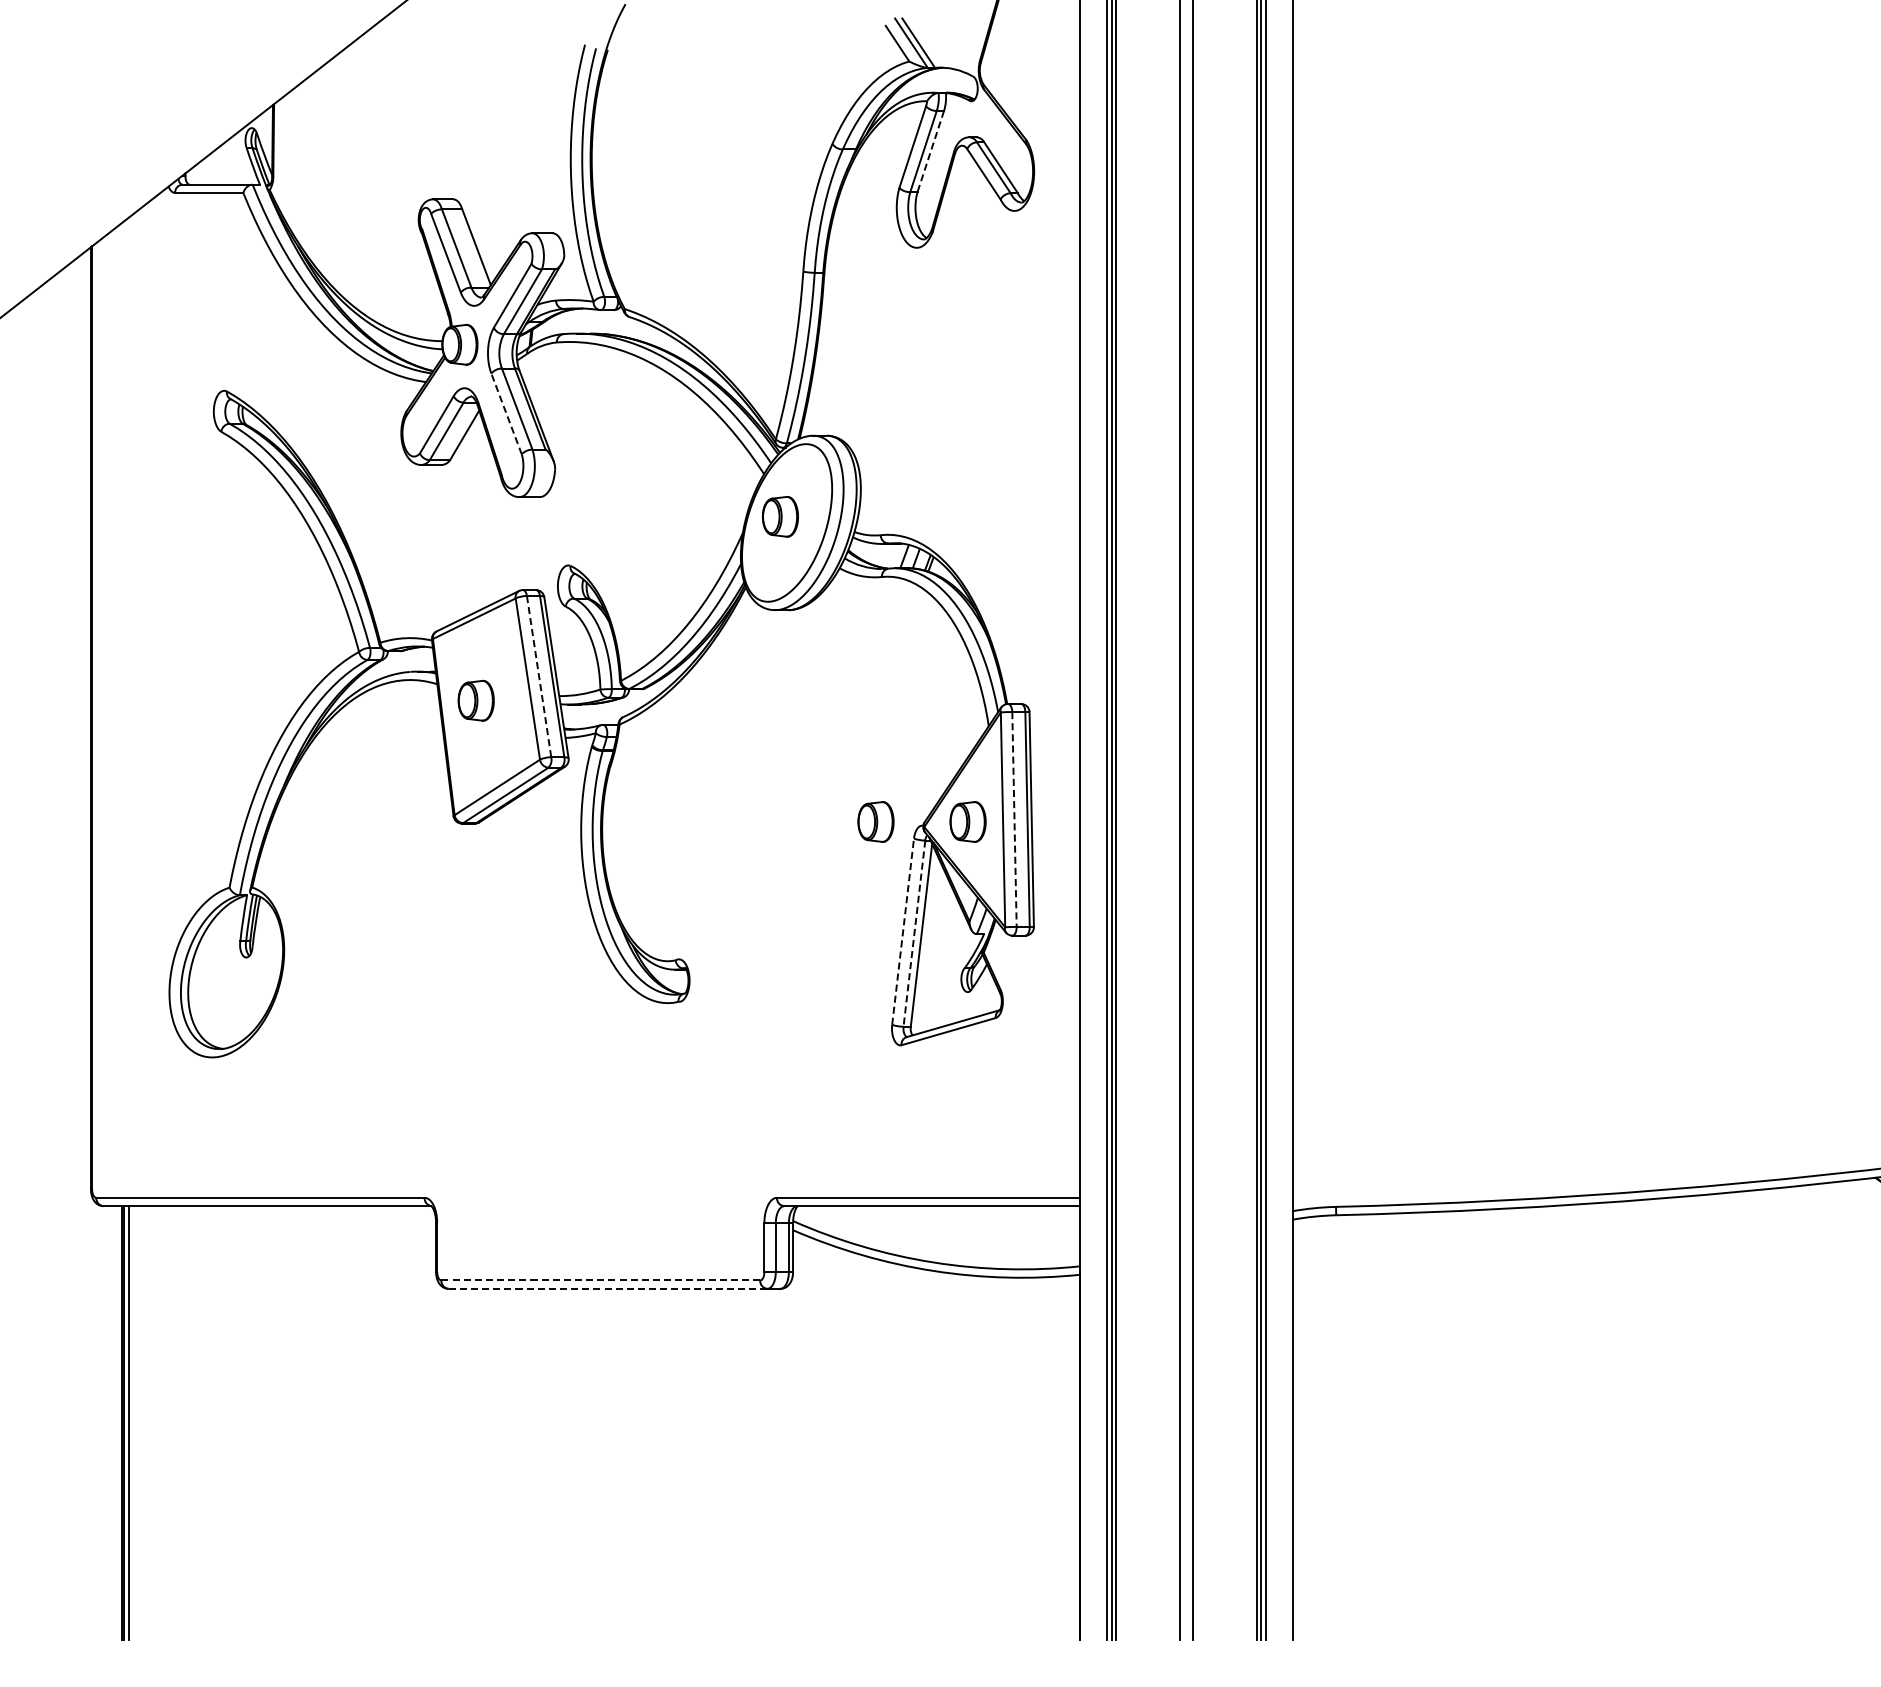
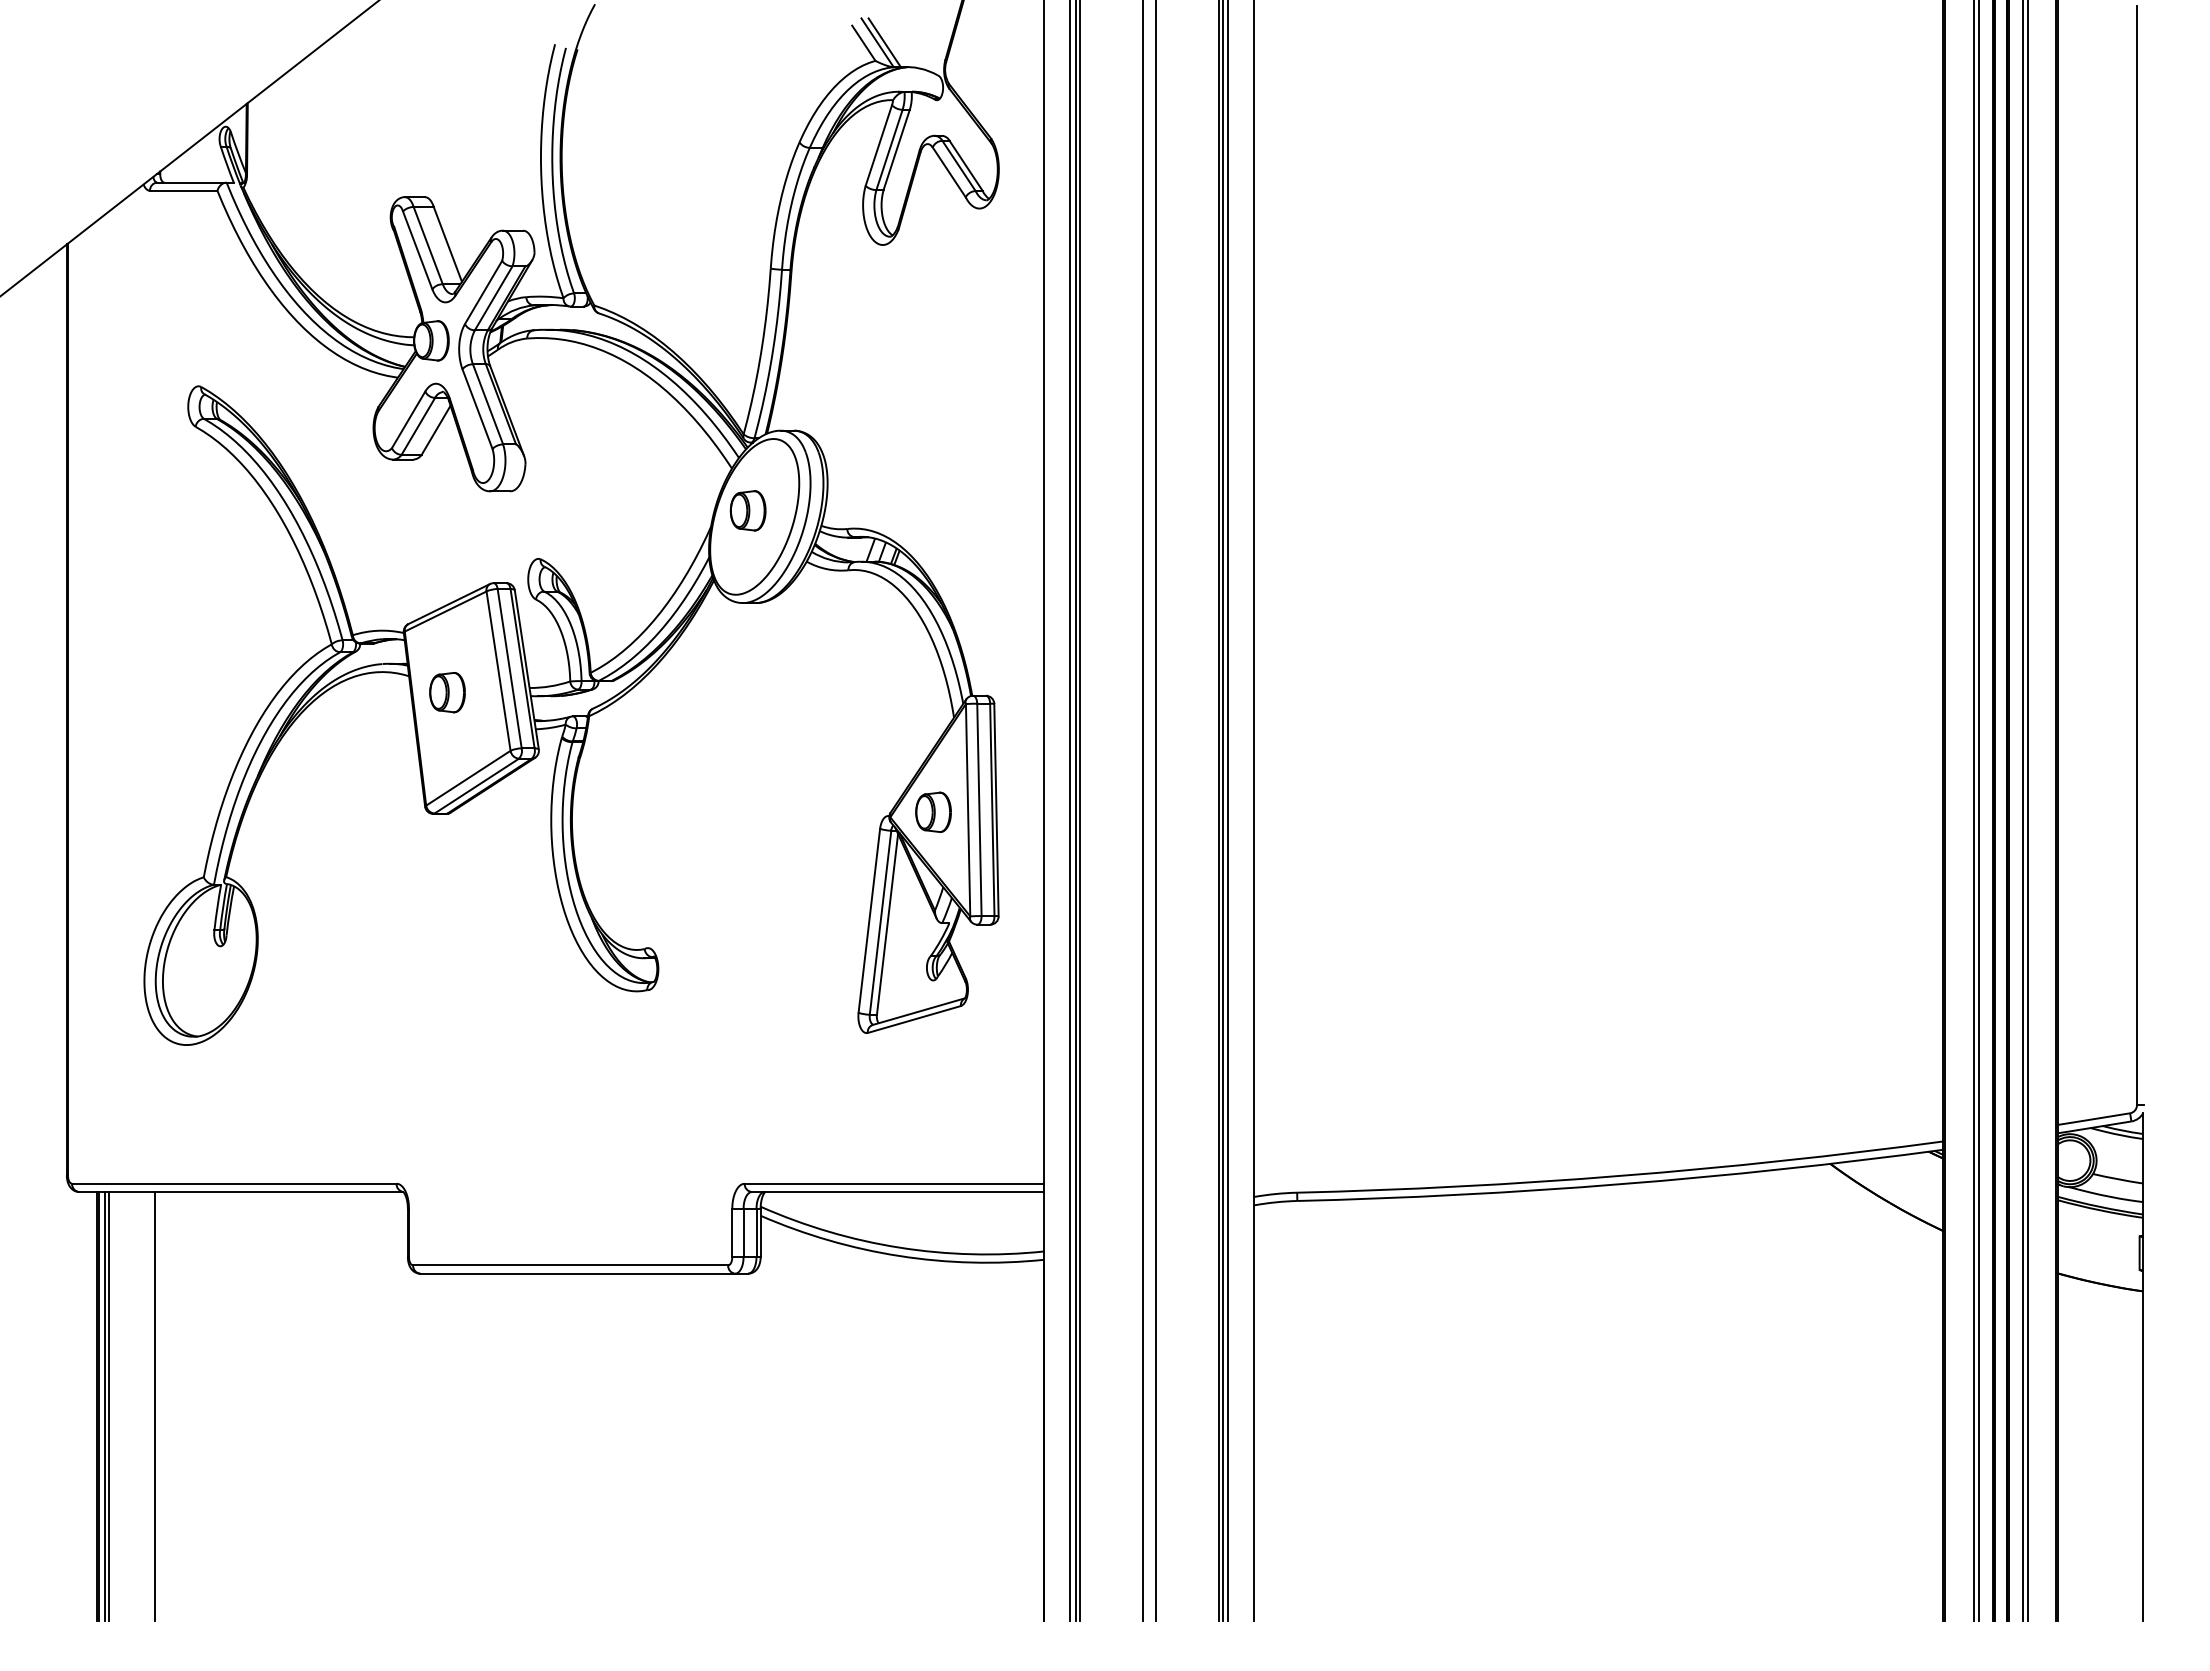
line: (930, 152) -> (896, 150), dashed -> solid
line: (506, 414) -> (477, 409), dashed -> solid
line: (538, 676) -> (509, 668), dashed -> solid
line: (1014, 820) -> (979, 810), dashed -> solid
part: (875, 821) -> (842, 811), removed
line: (903, 931) -> (869, 920), dashed -> solid
line: (914, 933) -> (880, 922), dashed -> solid
line: (600, 1280) -> (570, 1265), dashed -> solid
line: (607, 1288) -> (577, 1273), dashed -> solid
line: (133, 1423) -> (108, 1406), added
line: (180, 1423) -> (155, 1406), added

